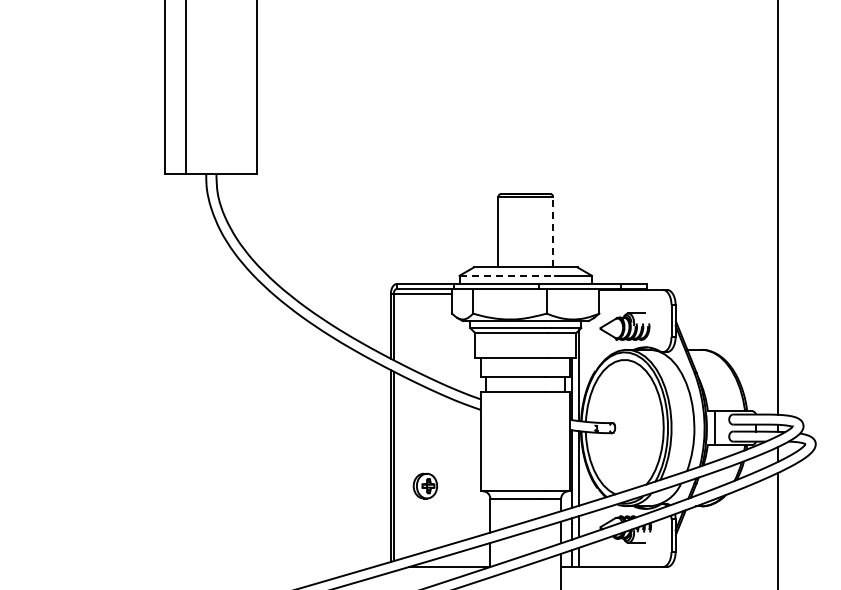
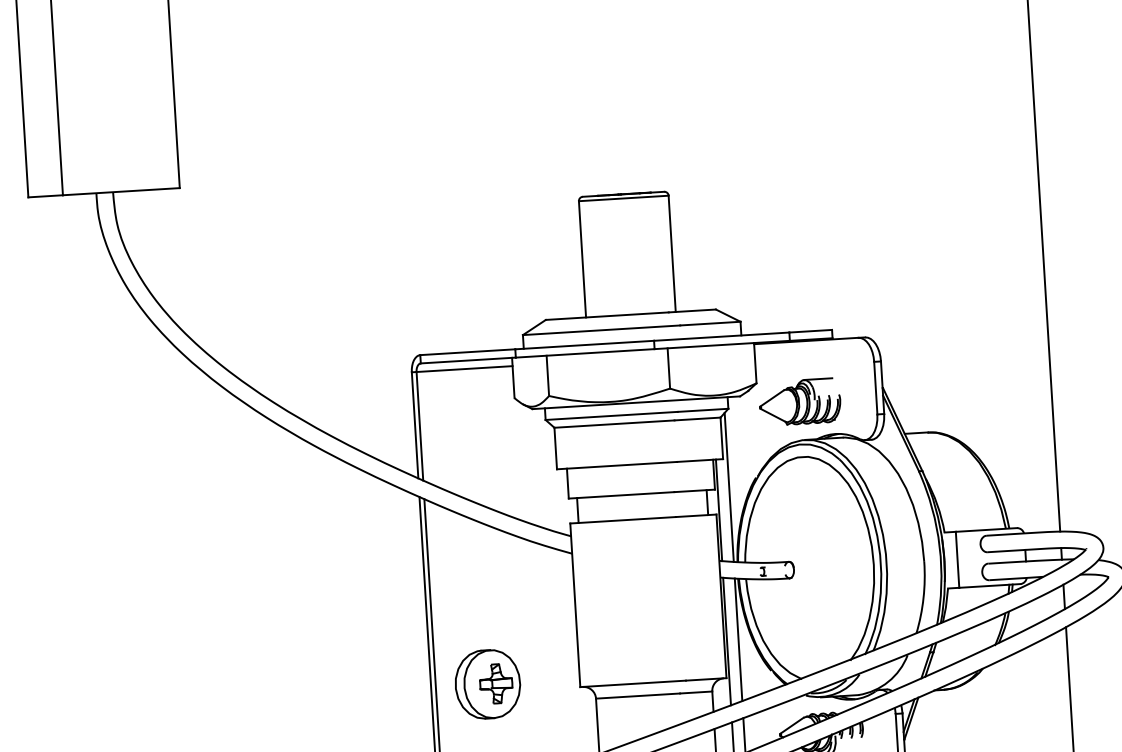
line: (553, 231) -> (672, 252), dashed -> solid
line: (507, 275) -> (601, 329), dashed -> solid
part: (425, 485) -> (488, 683), size x1.67

